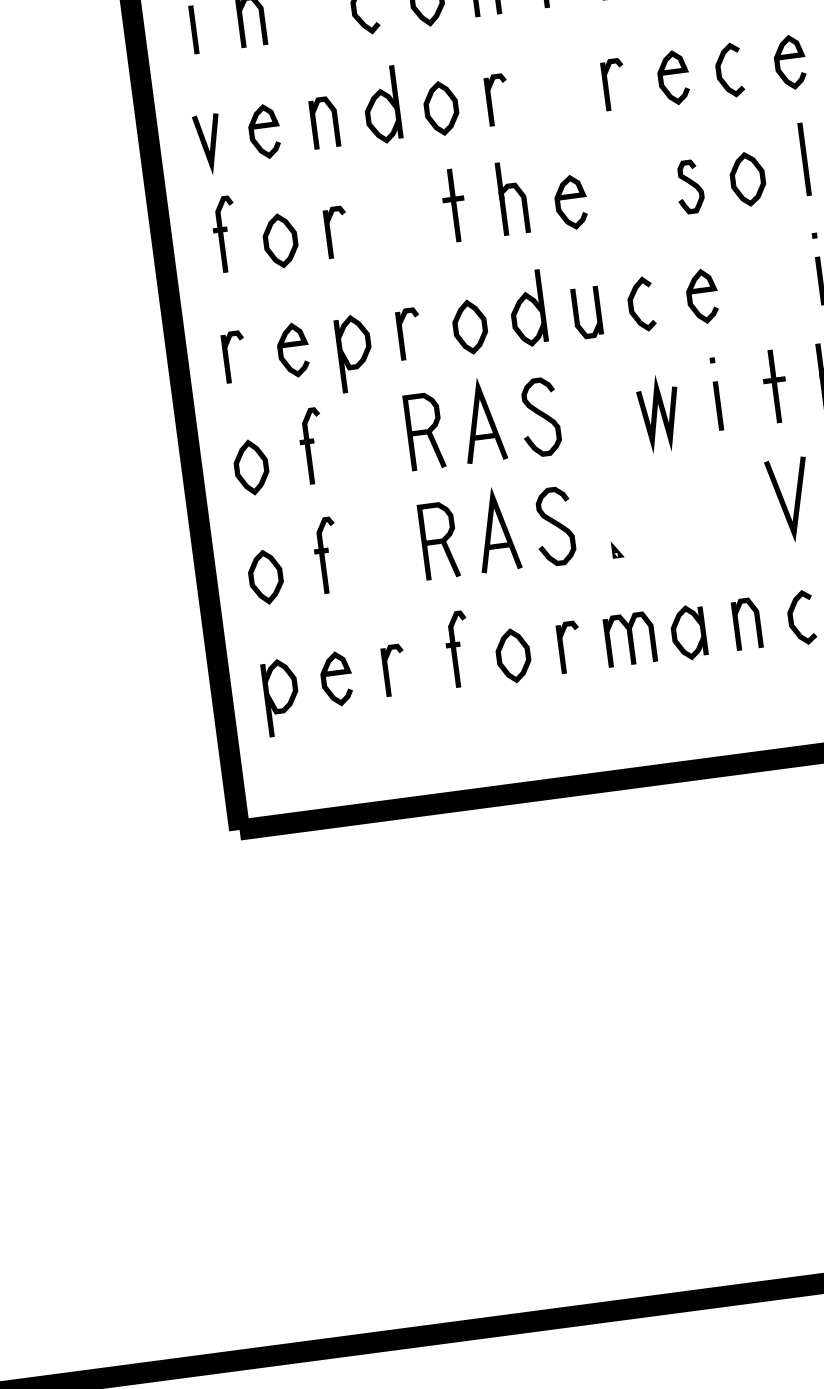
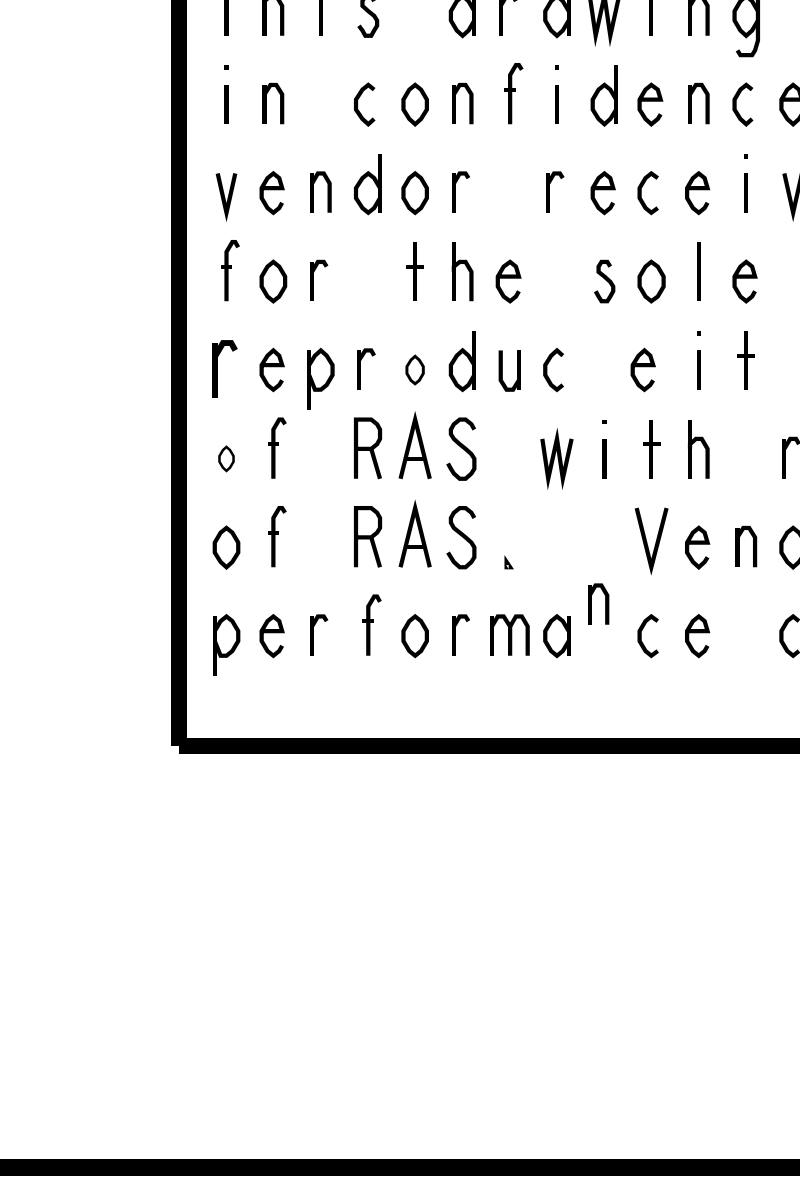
curve: (701, 293) -> (642, 367), moved
part: (469, 326) -> (414, 369), size x0.7
part: (234, 356) -> (224, 368), size x1.4
part: (251, 467) -> (226, 458), size x0.6
part: (738, 624) -> (591, 603), moved

